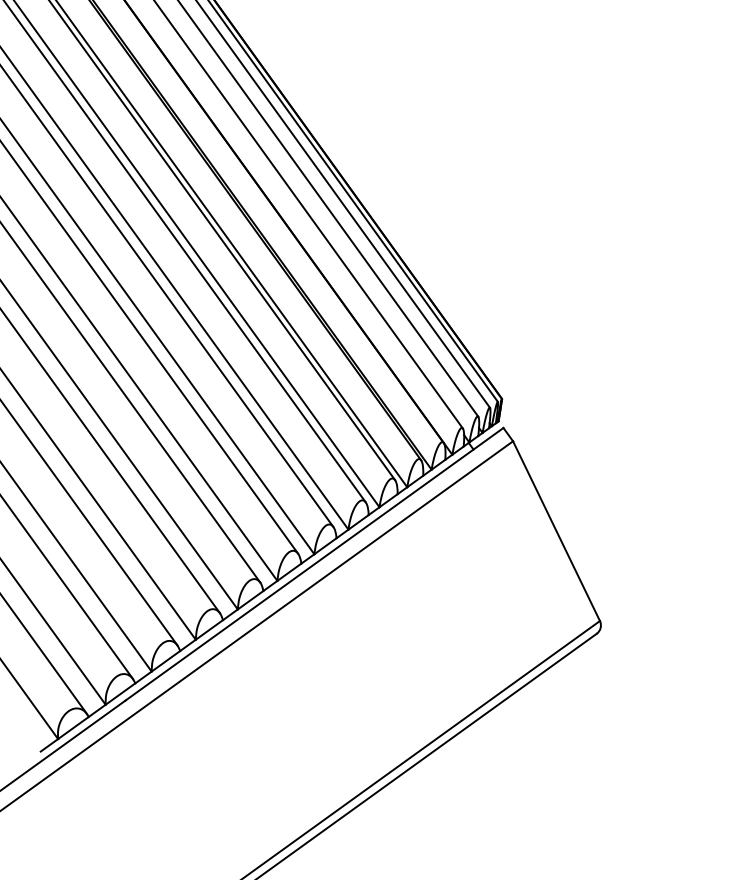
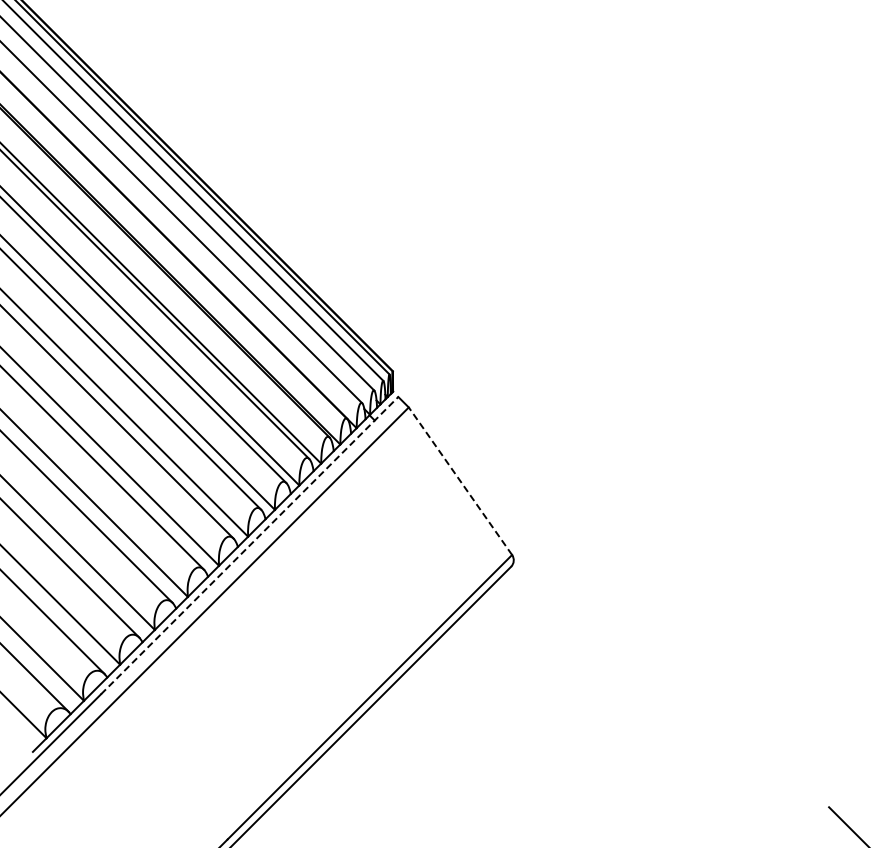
line: (556, 530) -> (460, 480), solid -> dashed
line: (315, 564) -> (250, 545), solid -> dashed

